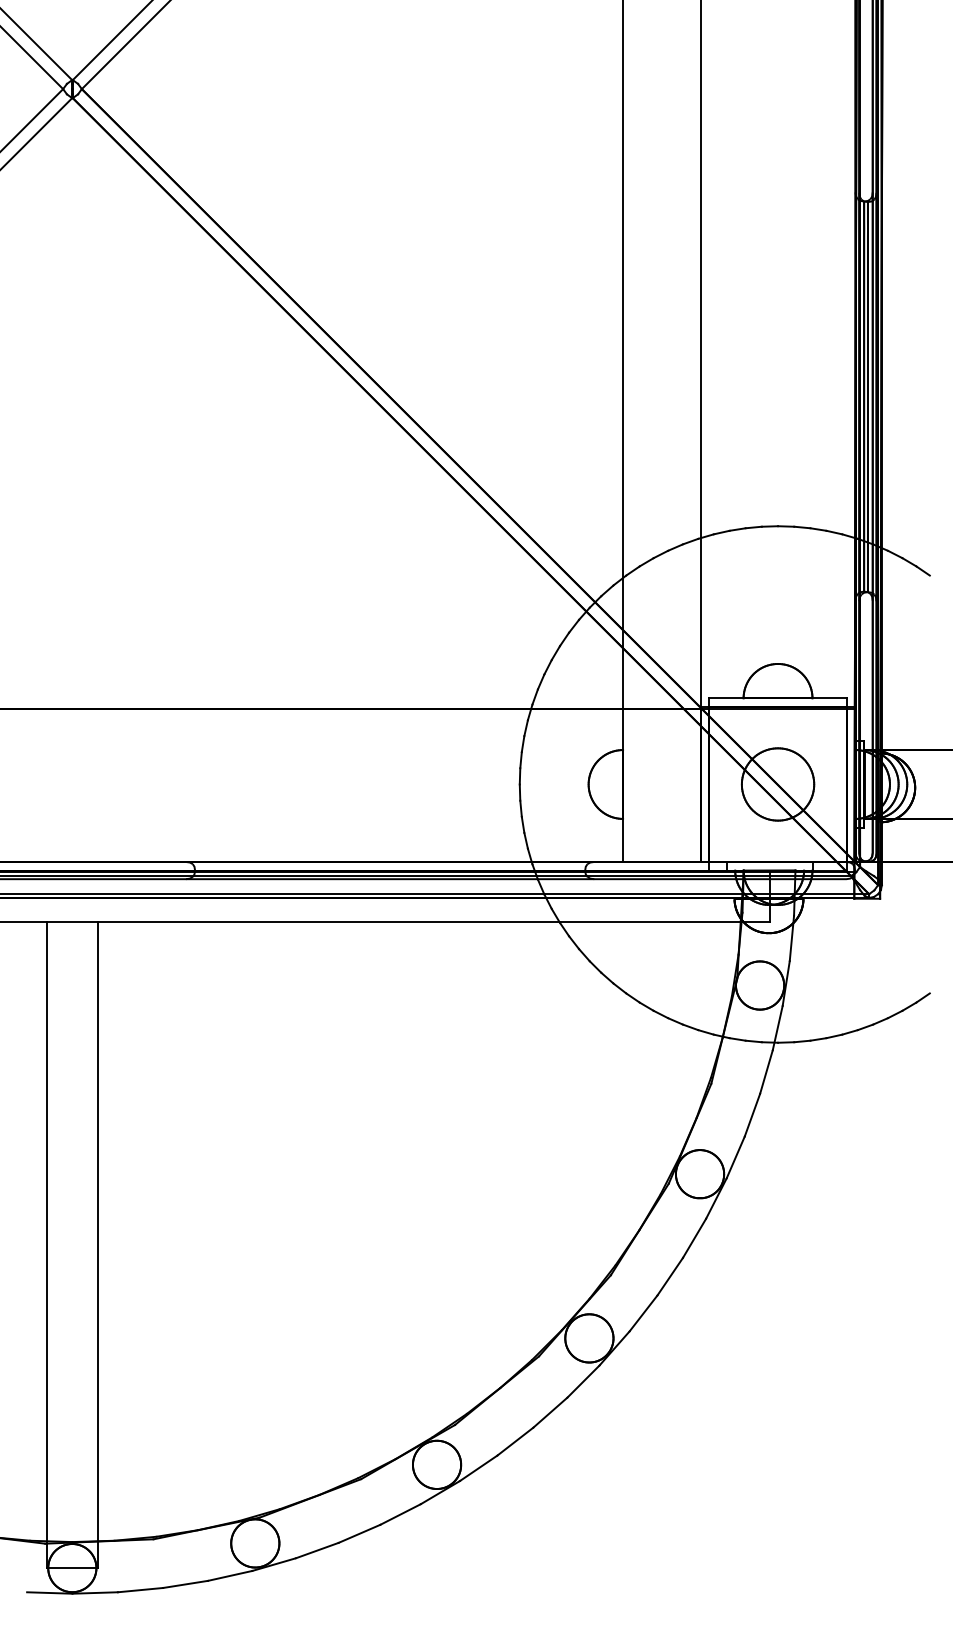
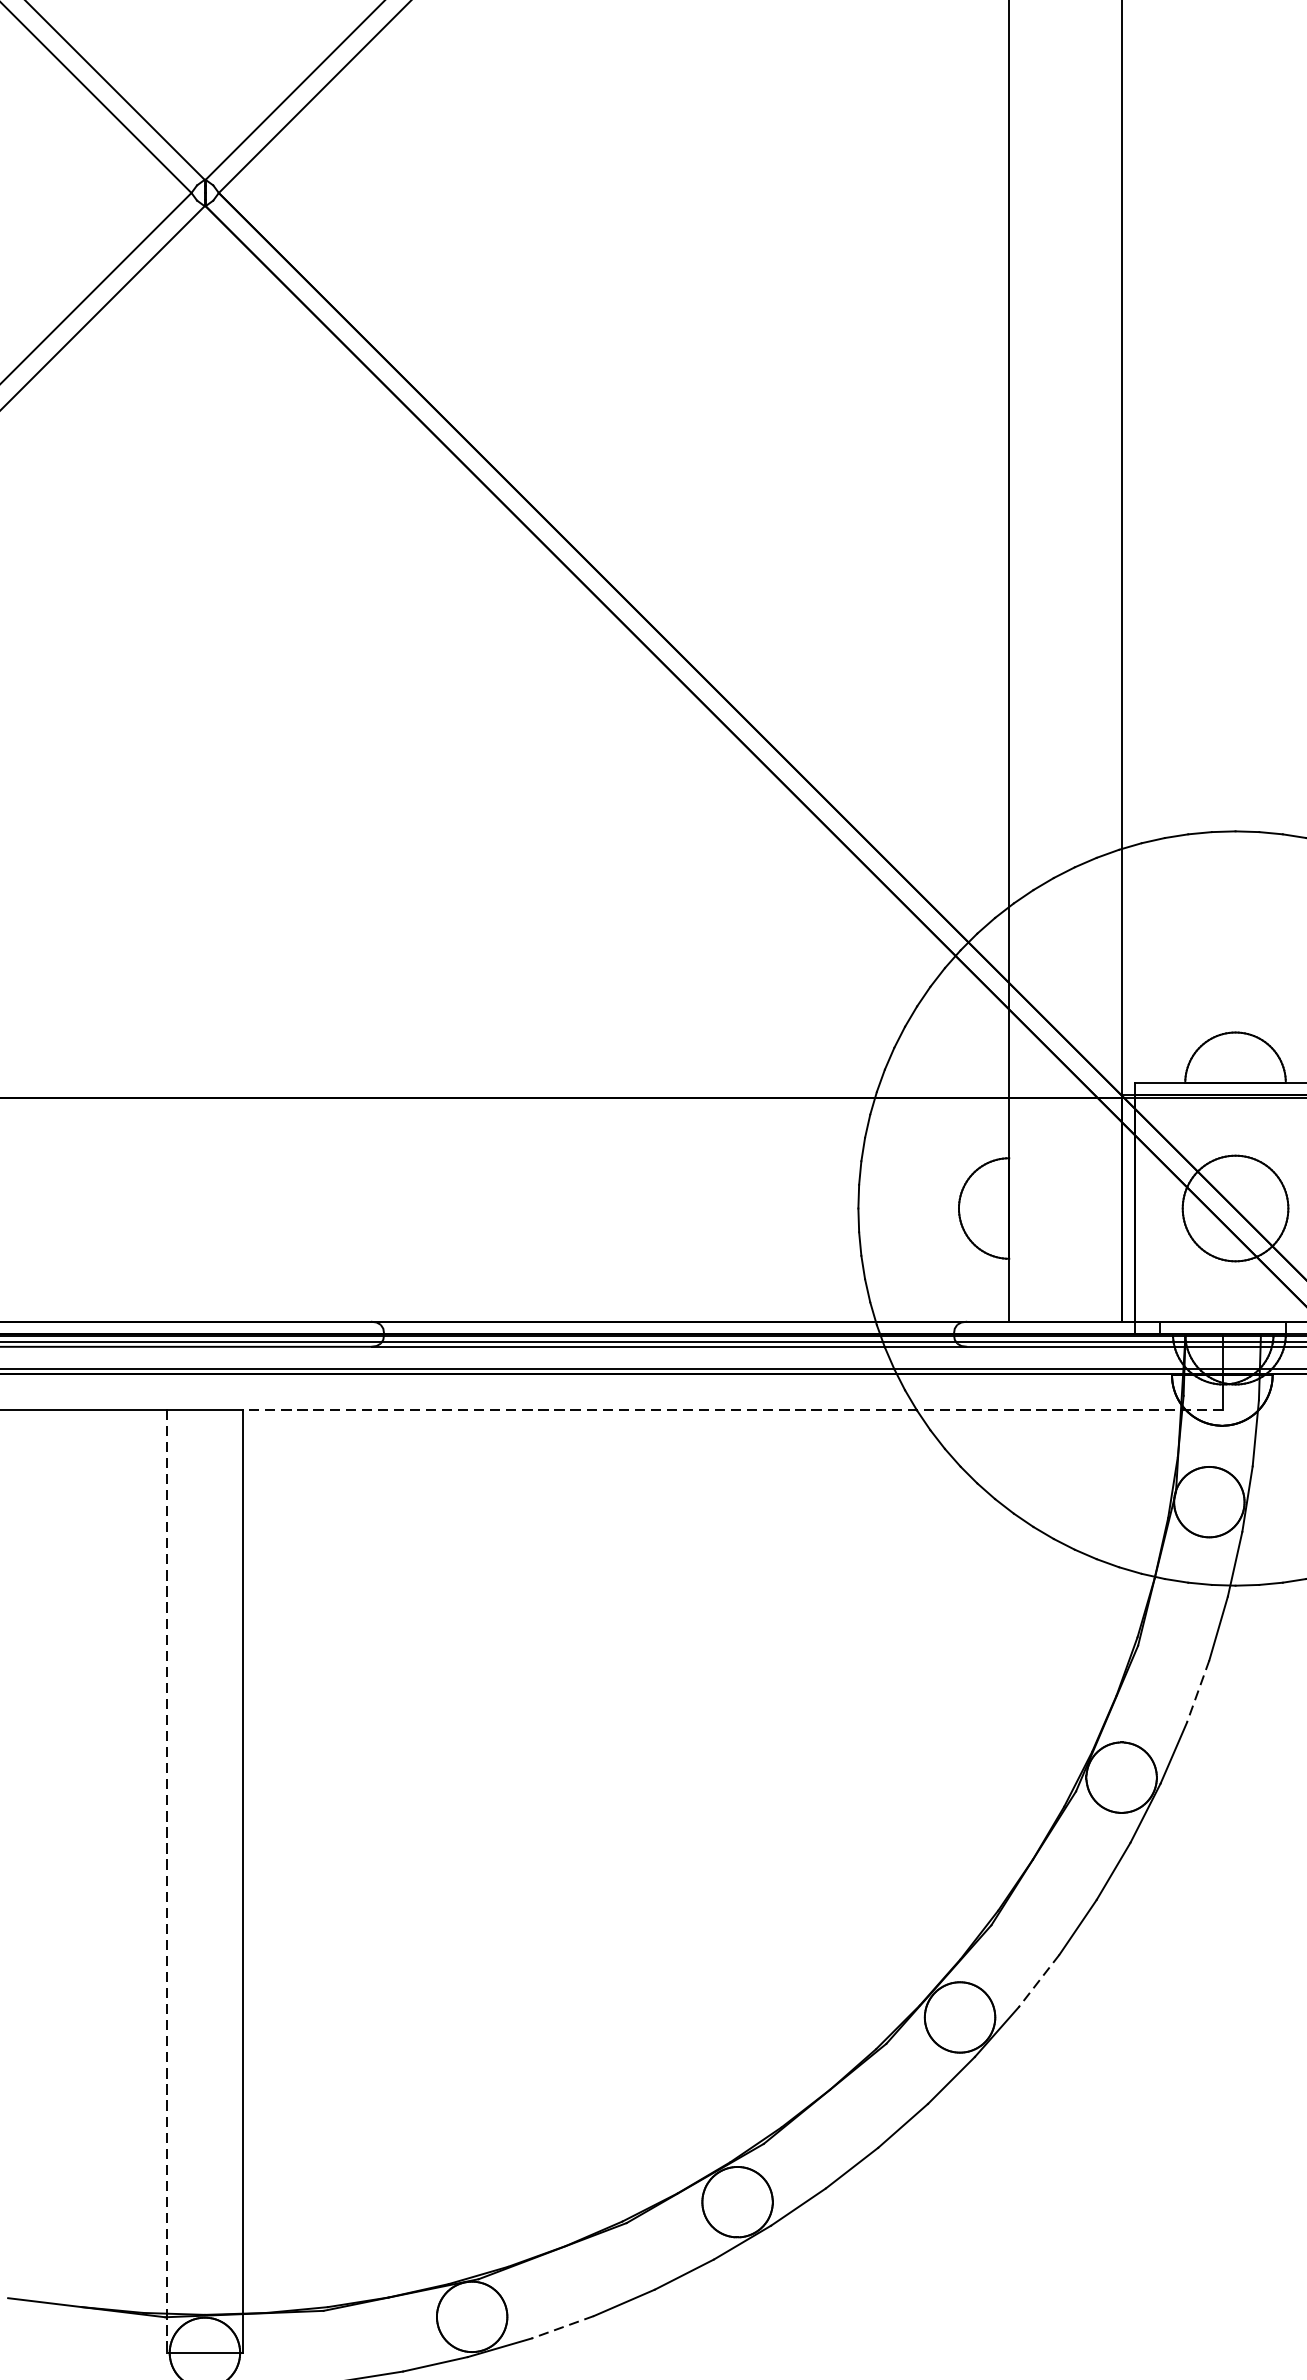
line: (433, 922) -> (732, 1410), solid -> dashed
line: (752, 1115) -> (1198, 1691), solid -> dashed
line: (46, 1245) -> (167, 1881), solid -> dashed
line: (643, 1313) -> (1039, 1981), solid -> dashed
line: (317, 1550) -> (562, 2327), solid -> dashed

